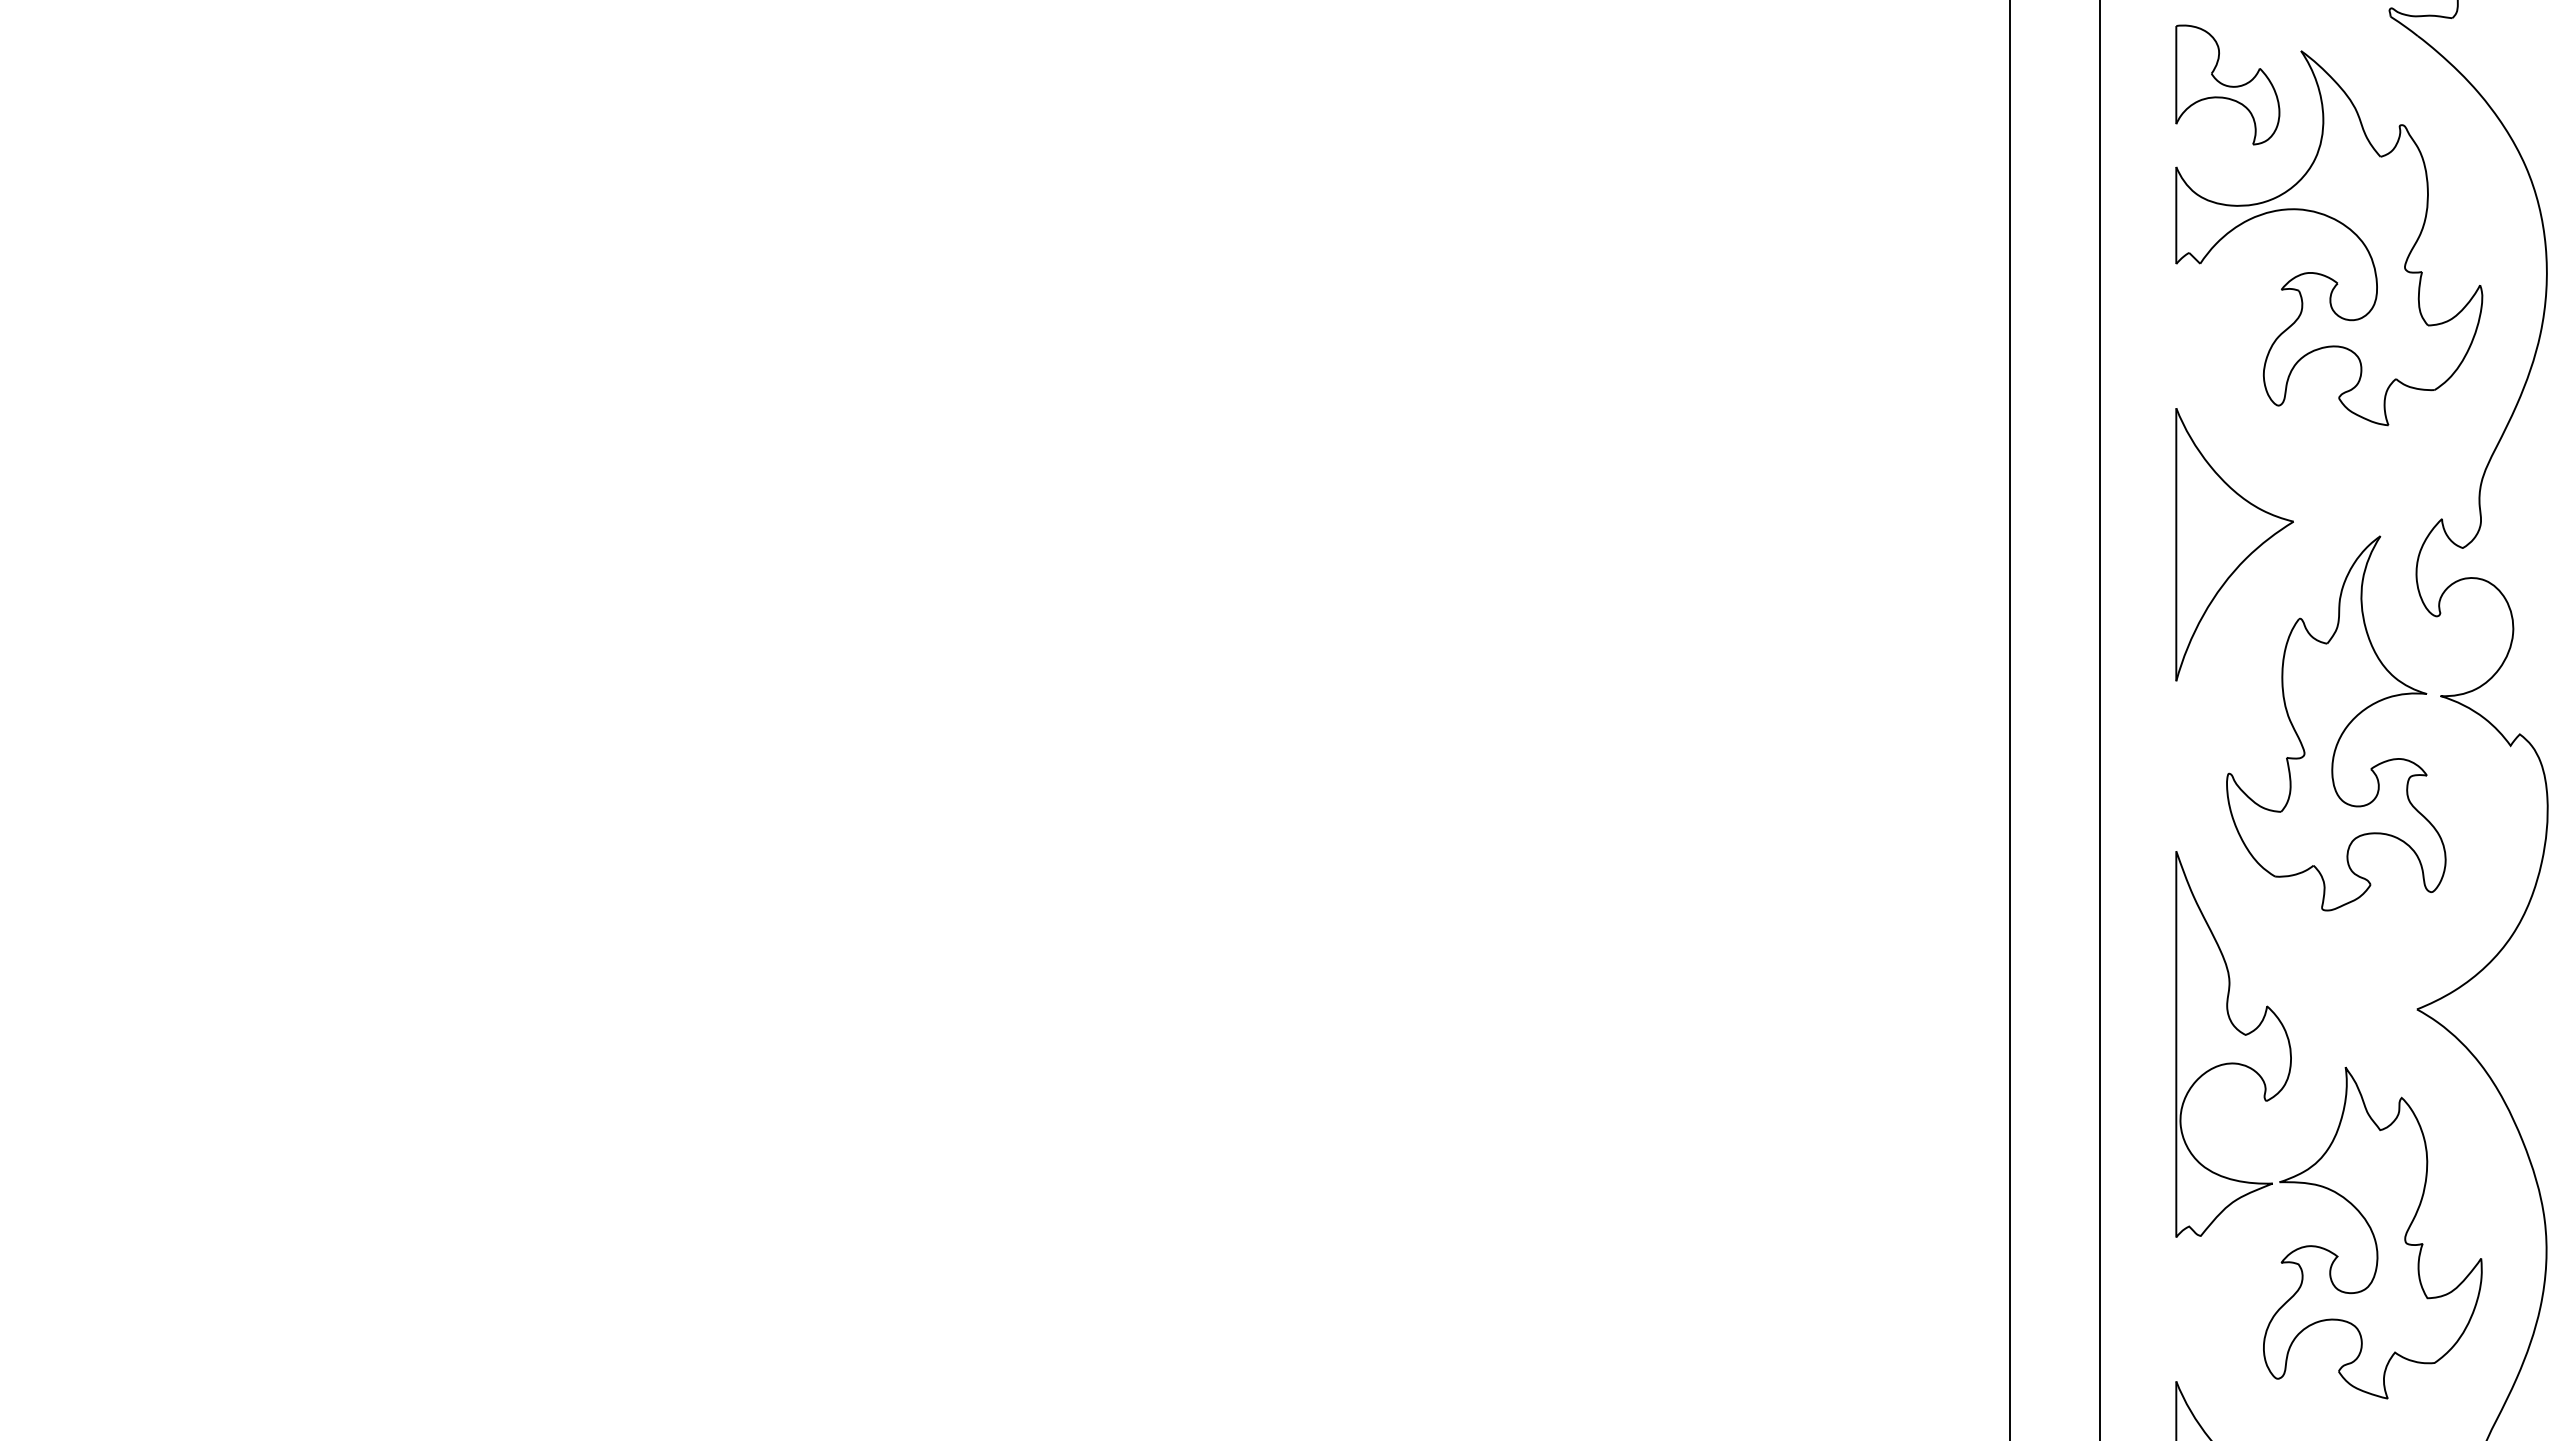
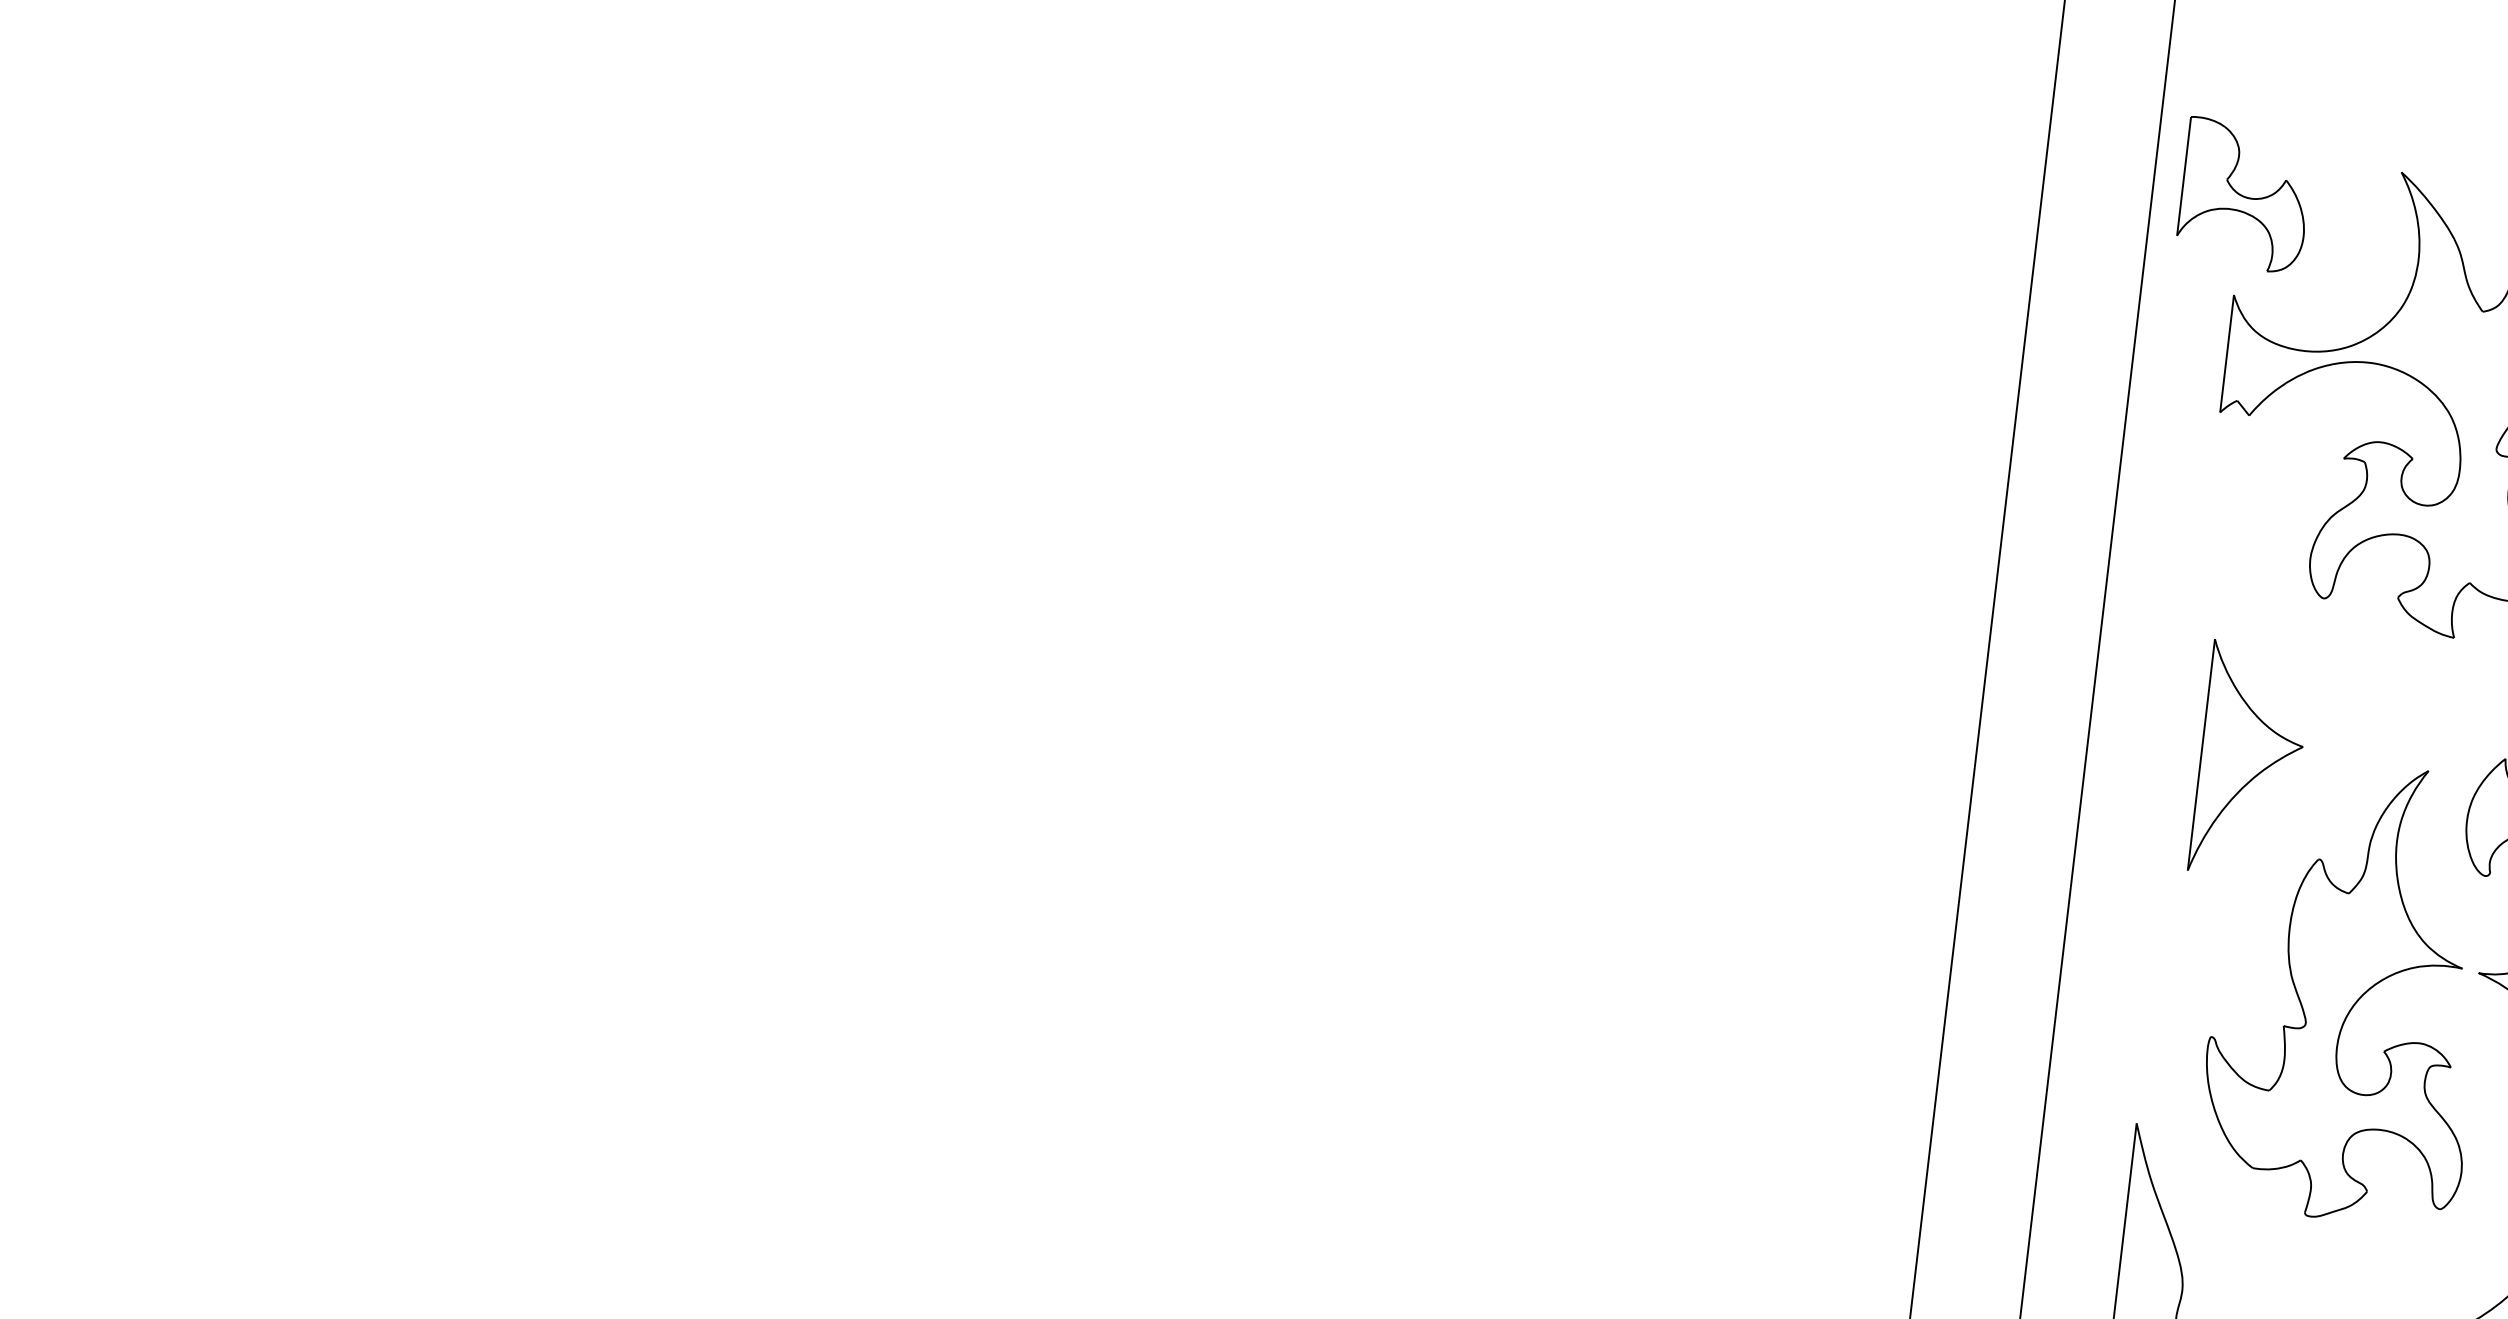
part: (2227, 84) -> (2244, 195), moved
part: (2234, 544) -> (2250, 760), size x0.7

